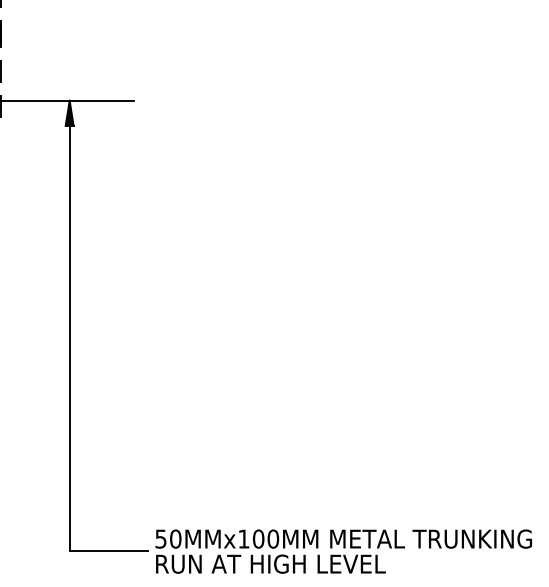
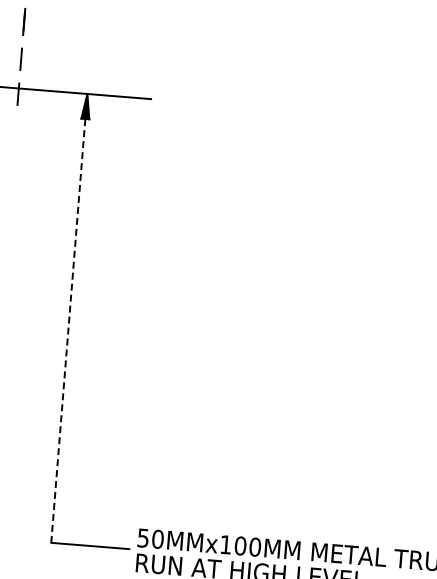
line: (69, 325) -> (69, 317), solid -> dashed

